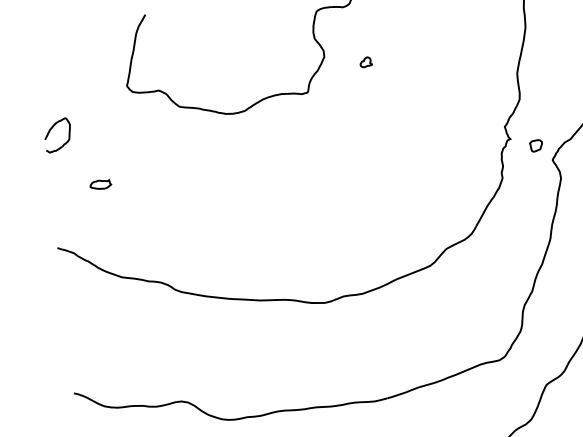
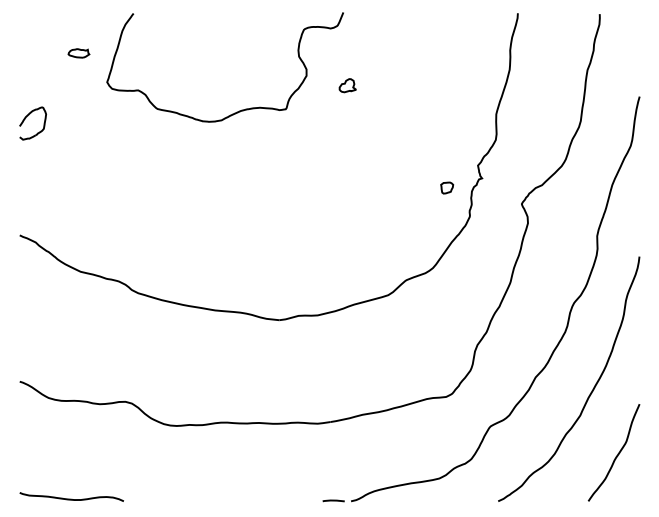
part: (365, 62) -> (346, 85), size x1.4
part: (536, 145) -> (447, 187), moved
part: (100, 184) -> (78, 53), moved

